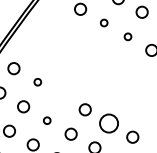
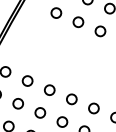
circle: (103, 22) -> (77, 21), size x1.67
circle: (127, 36) -> (99, 31), size x1.67
circle: (37, 81) -> (27, 80), size x1.67
circle: (61, 95) -> (49, 89), added
circle: (46, 120) -> (39, 112), size x1.67
circle: (108, 123) -> (93, 108), size x0.62

